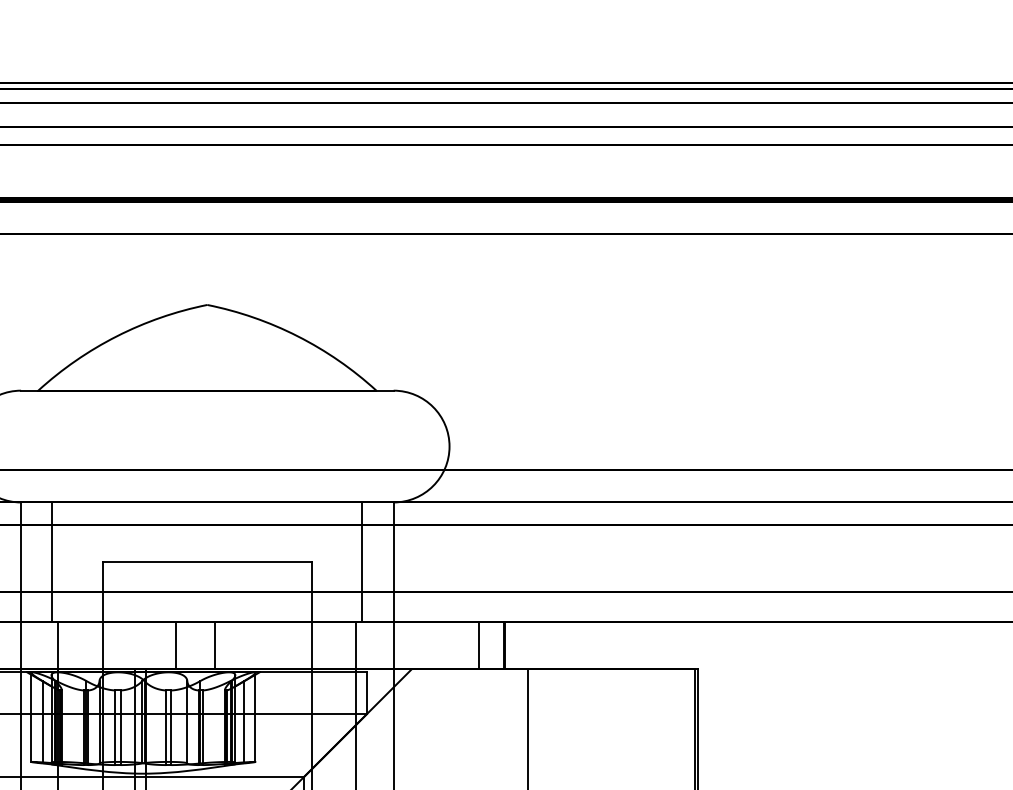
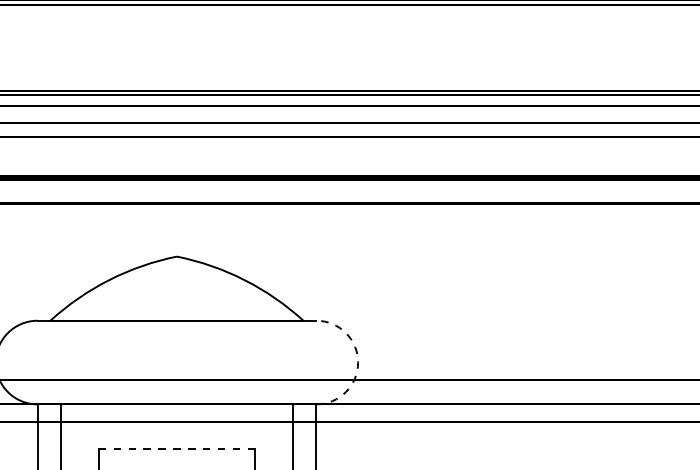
arc: (449, 446) -> (358, 362), solid -> dashed
line: (207, 562) -> (177, 449), solid -> dashed

